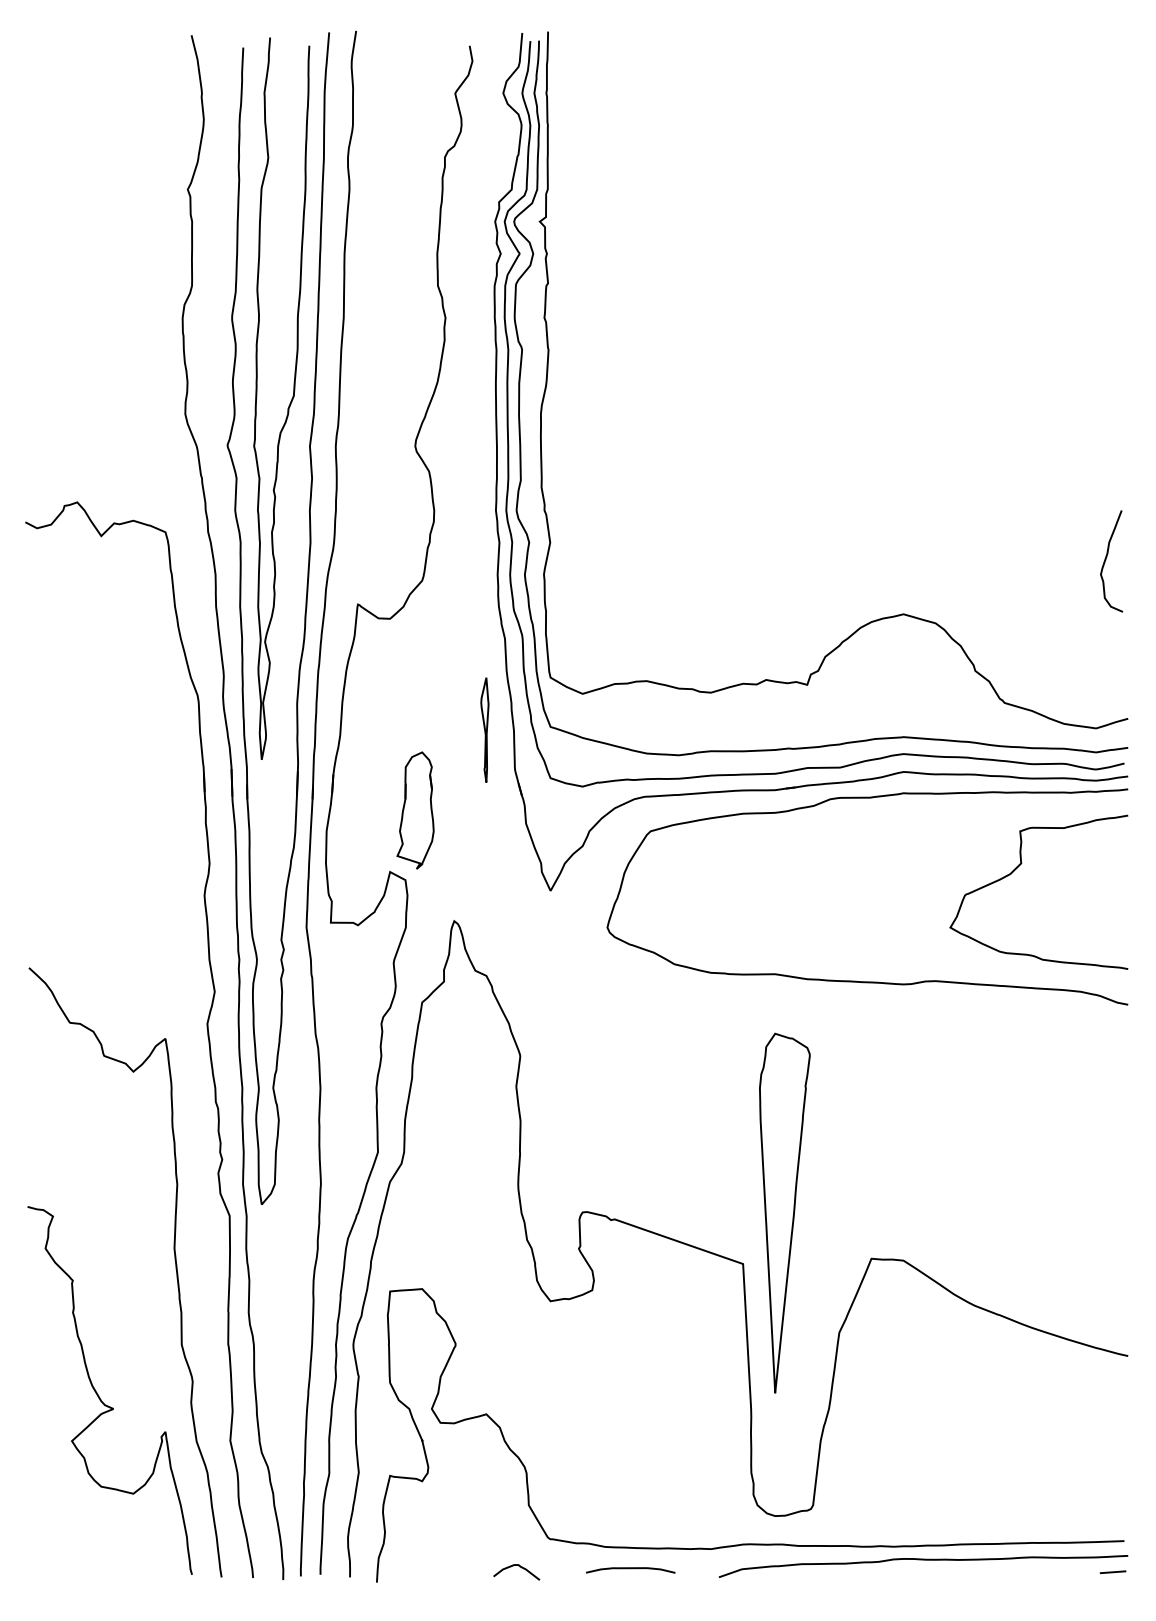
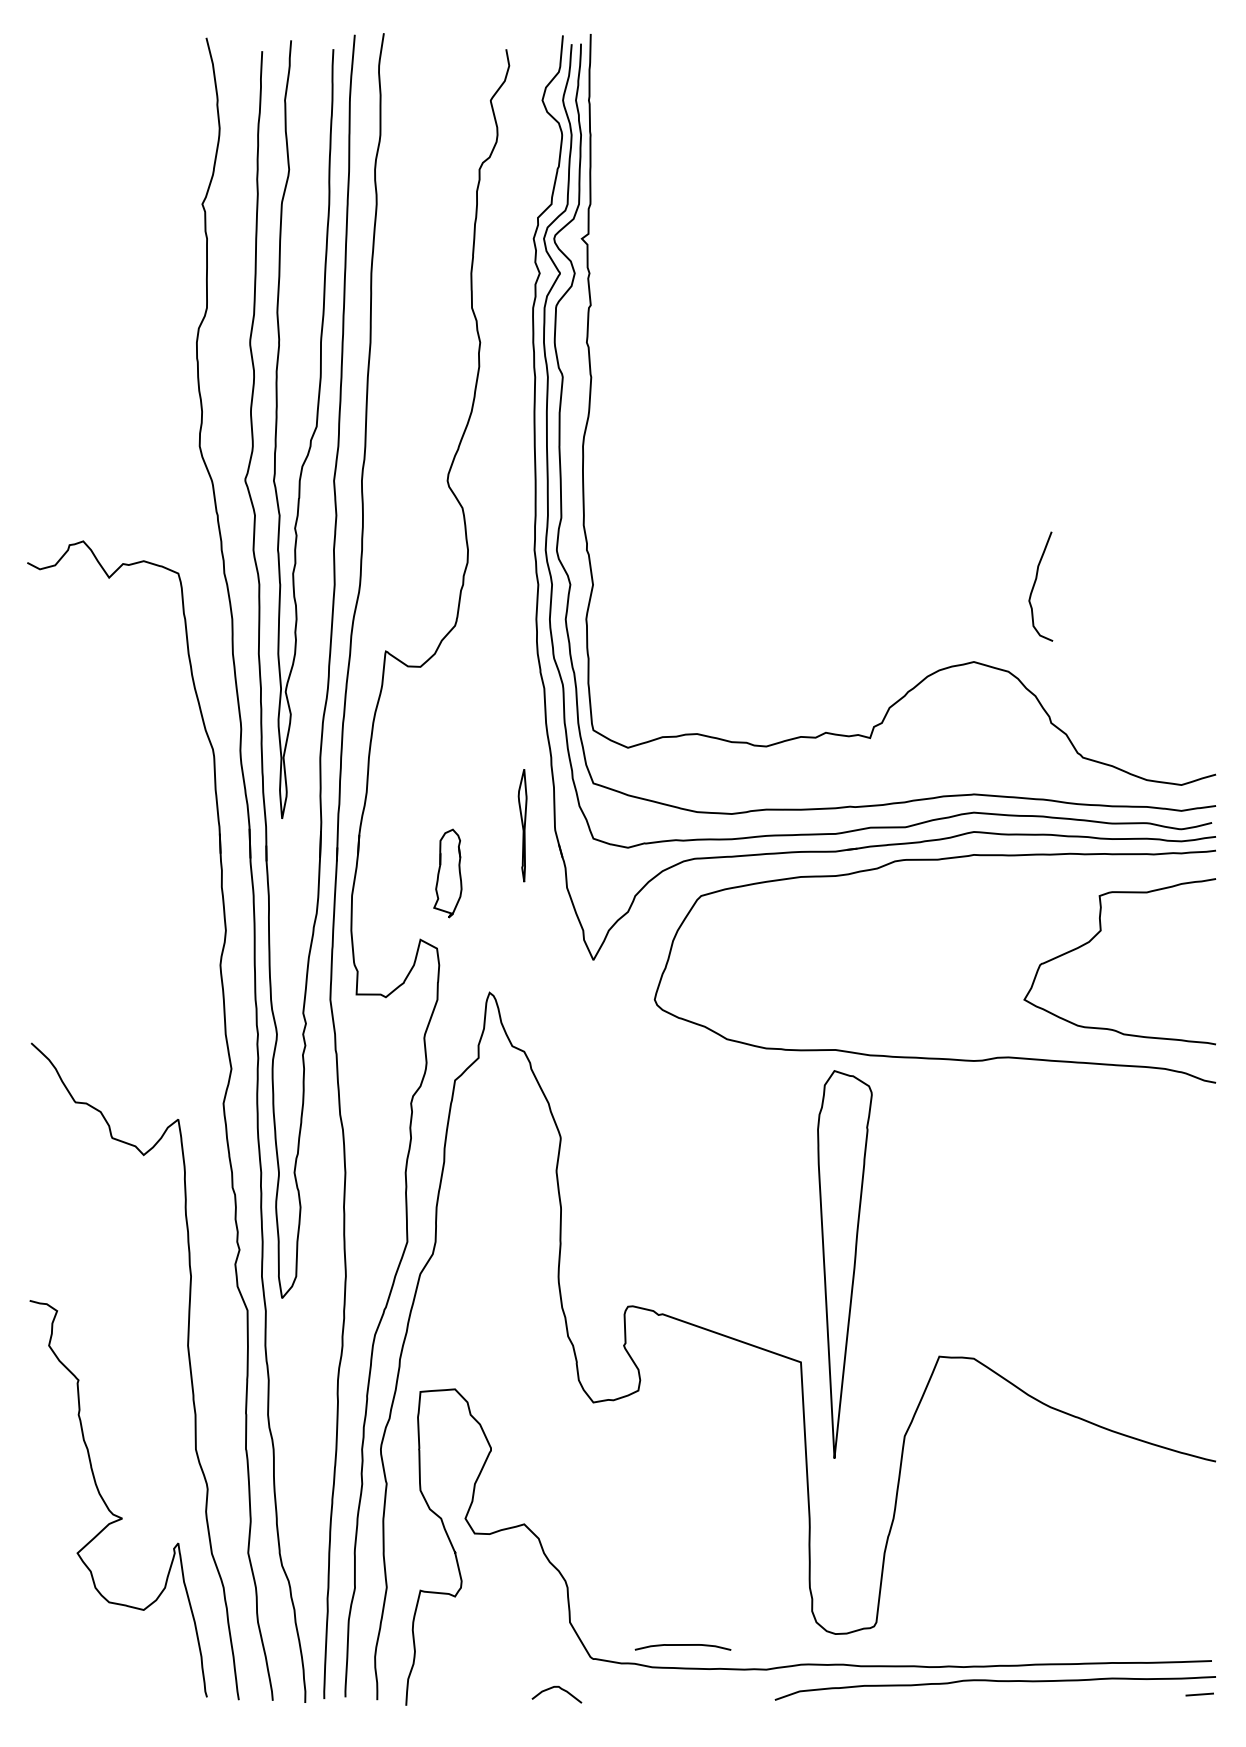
curve: (1106, 560) -> (1035, 585), moved
part: (484, 729) -> (522, 824), moved
part: (415, 810) -> (447, 873), size x0.7
part: (784, 1212) -> (844, 1263), moved
curve: (630, 1569) -> (682, 1646), moved

